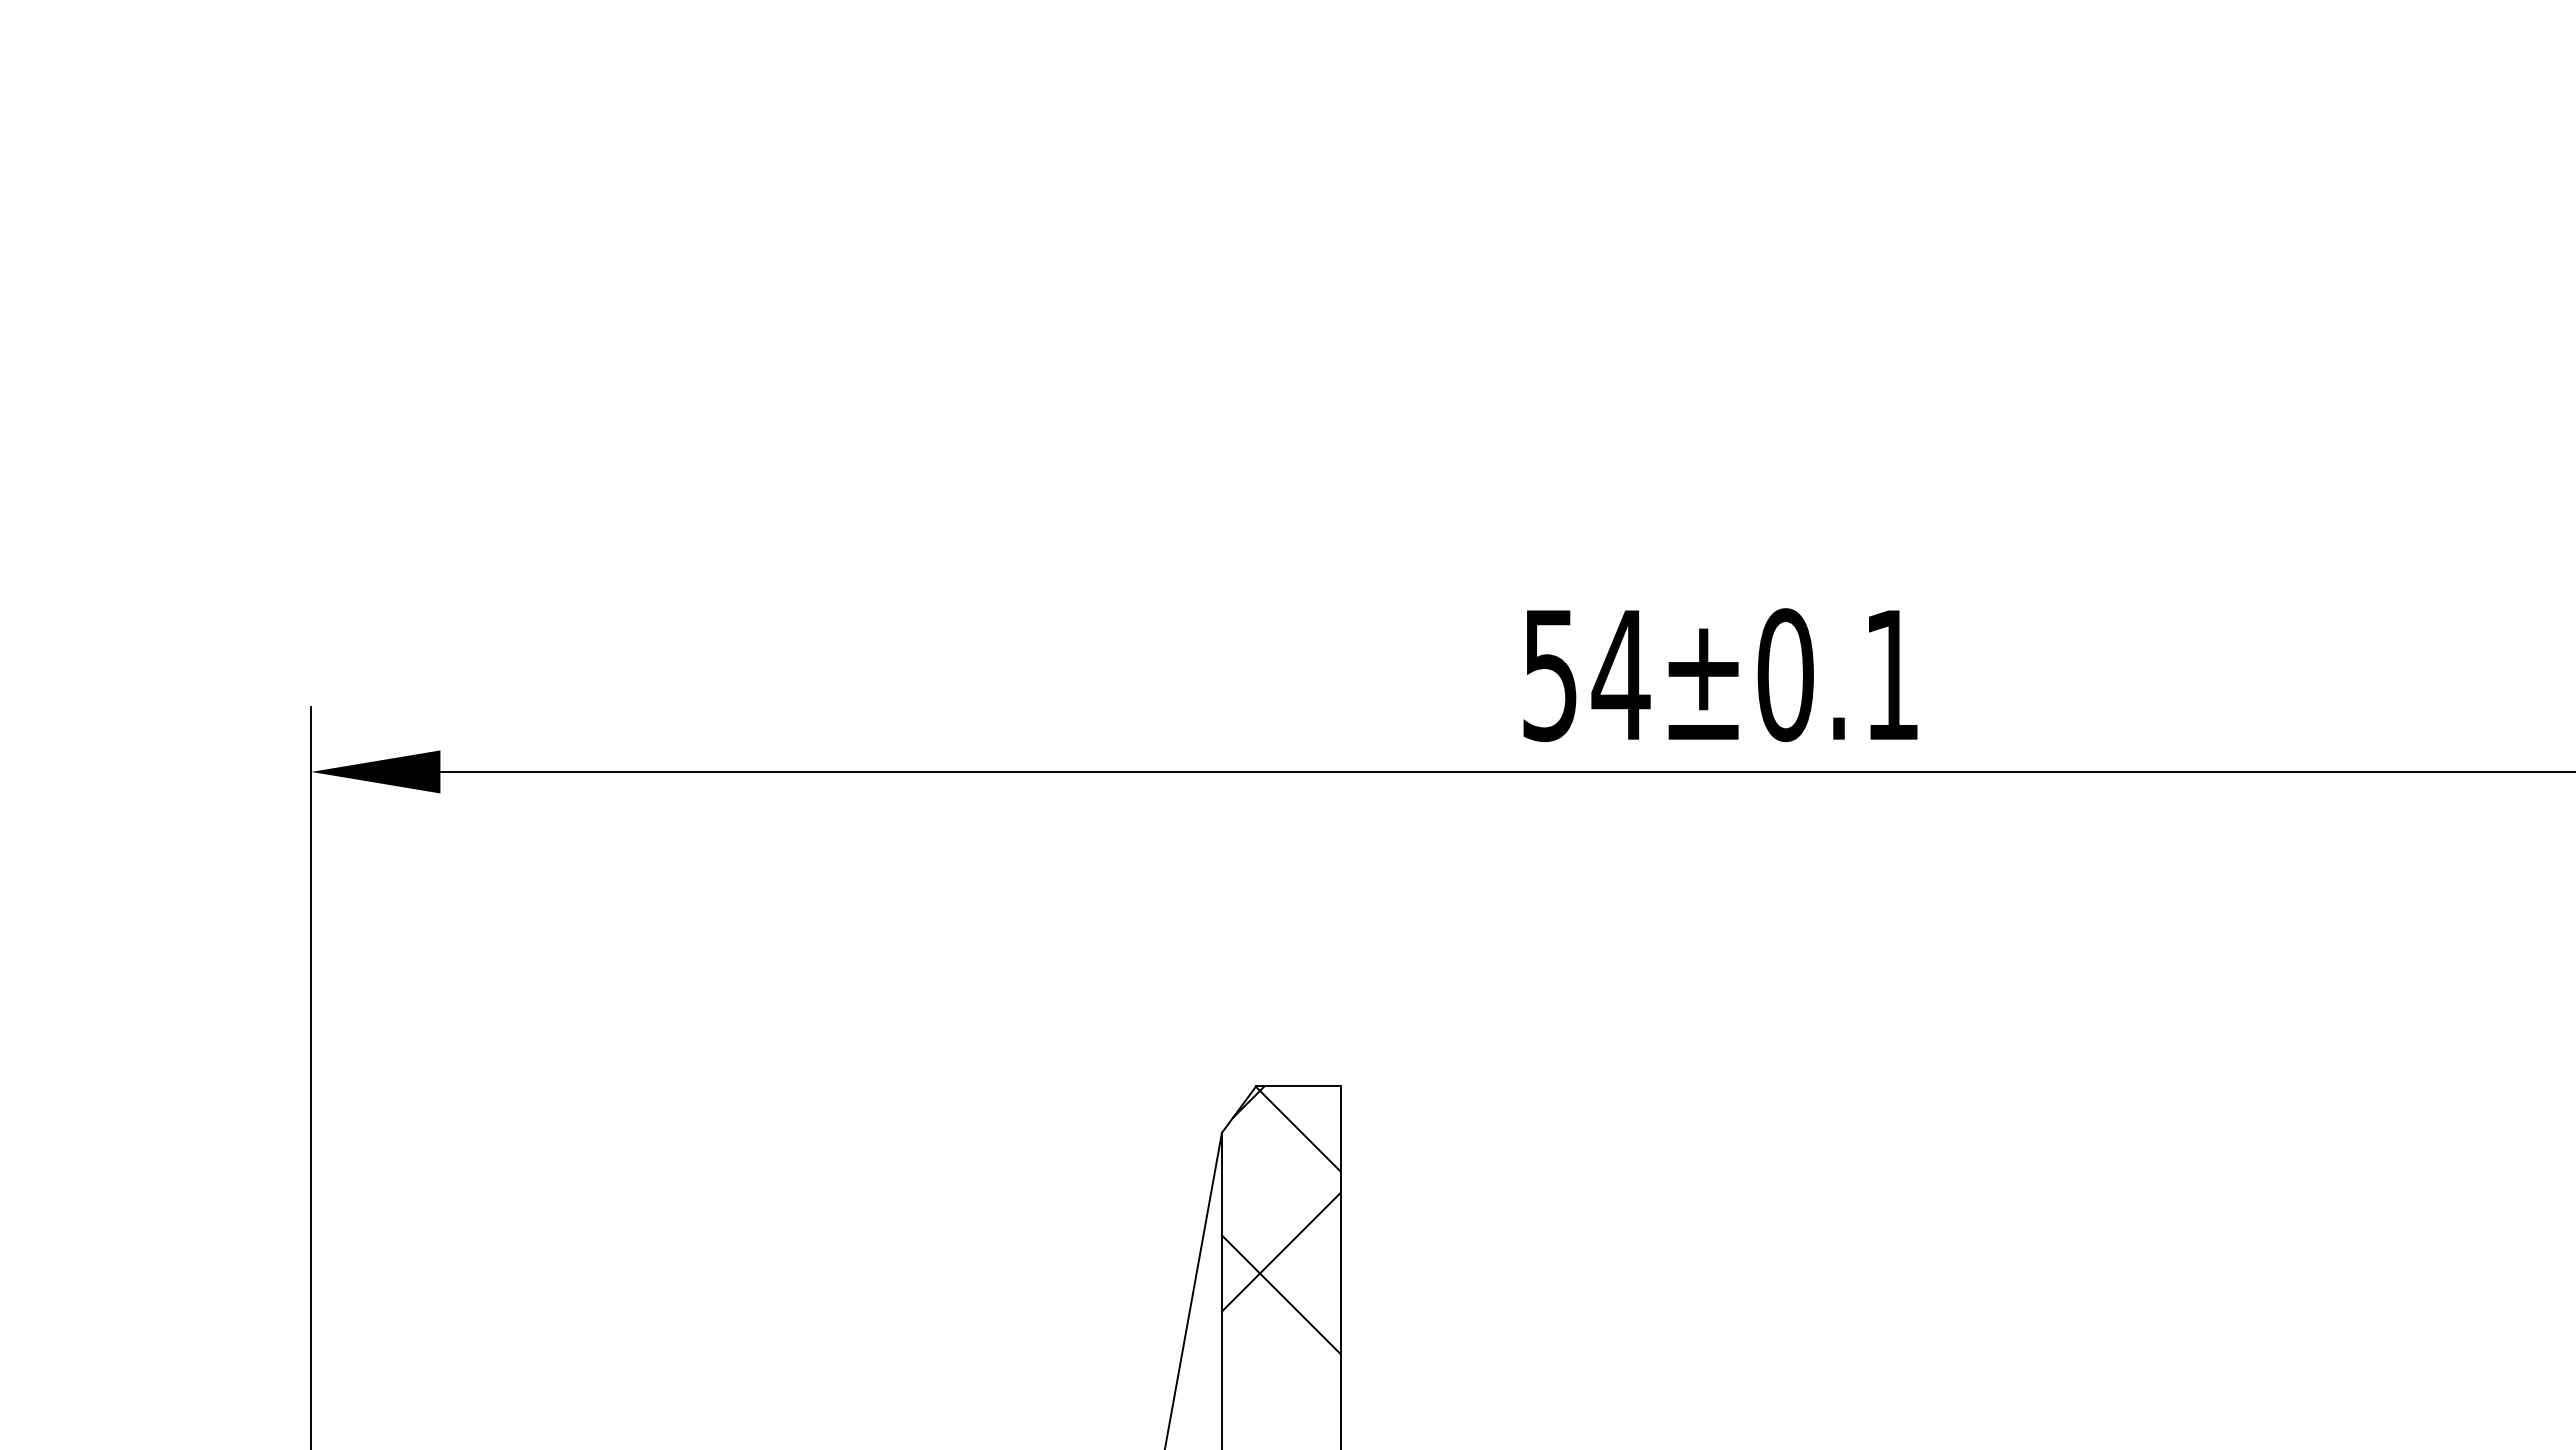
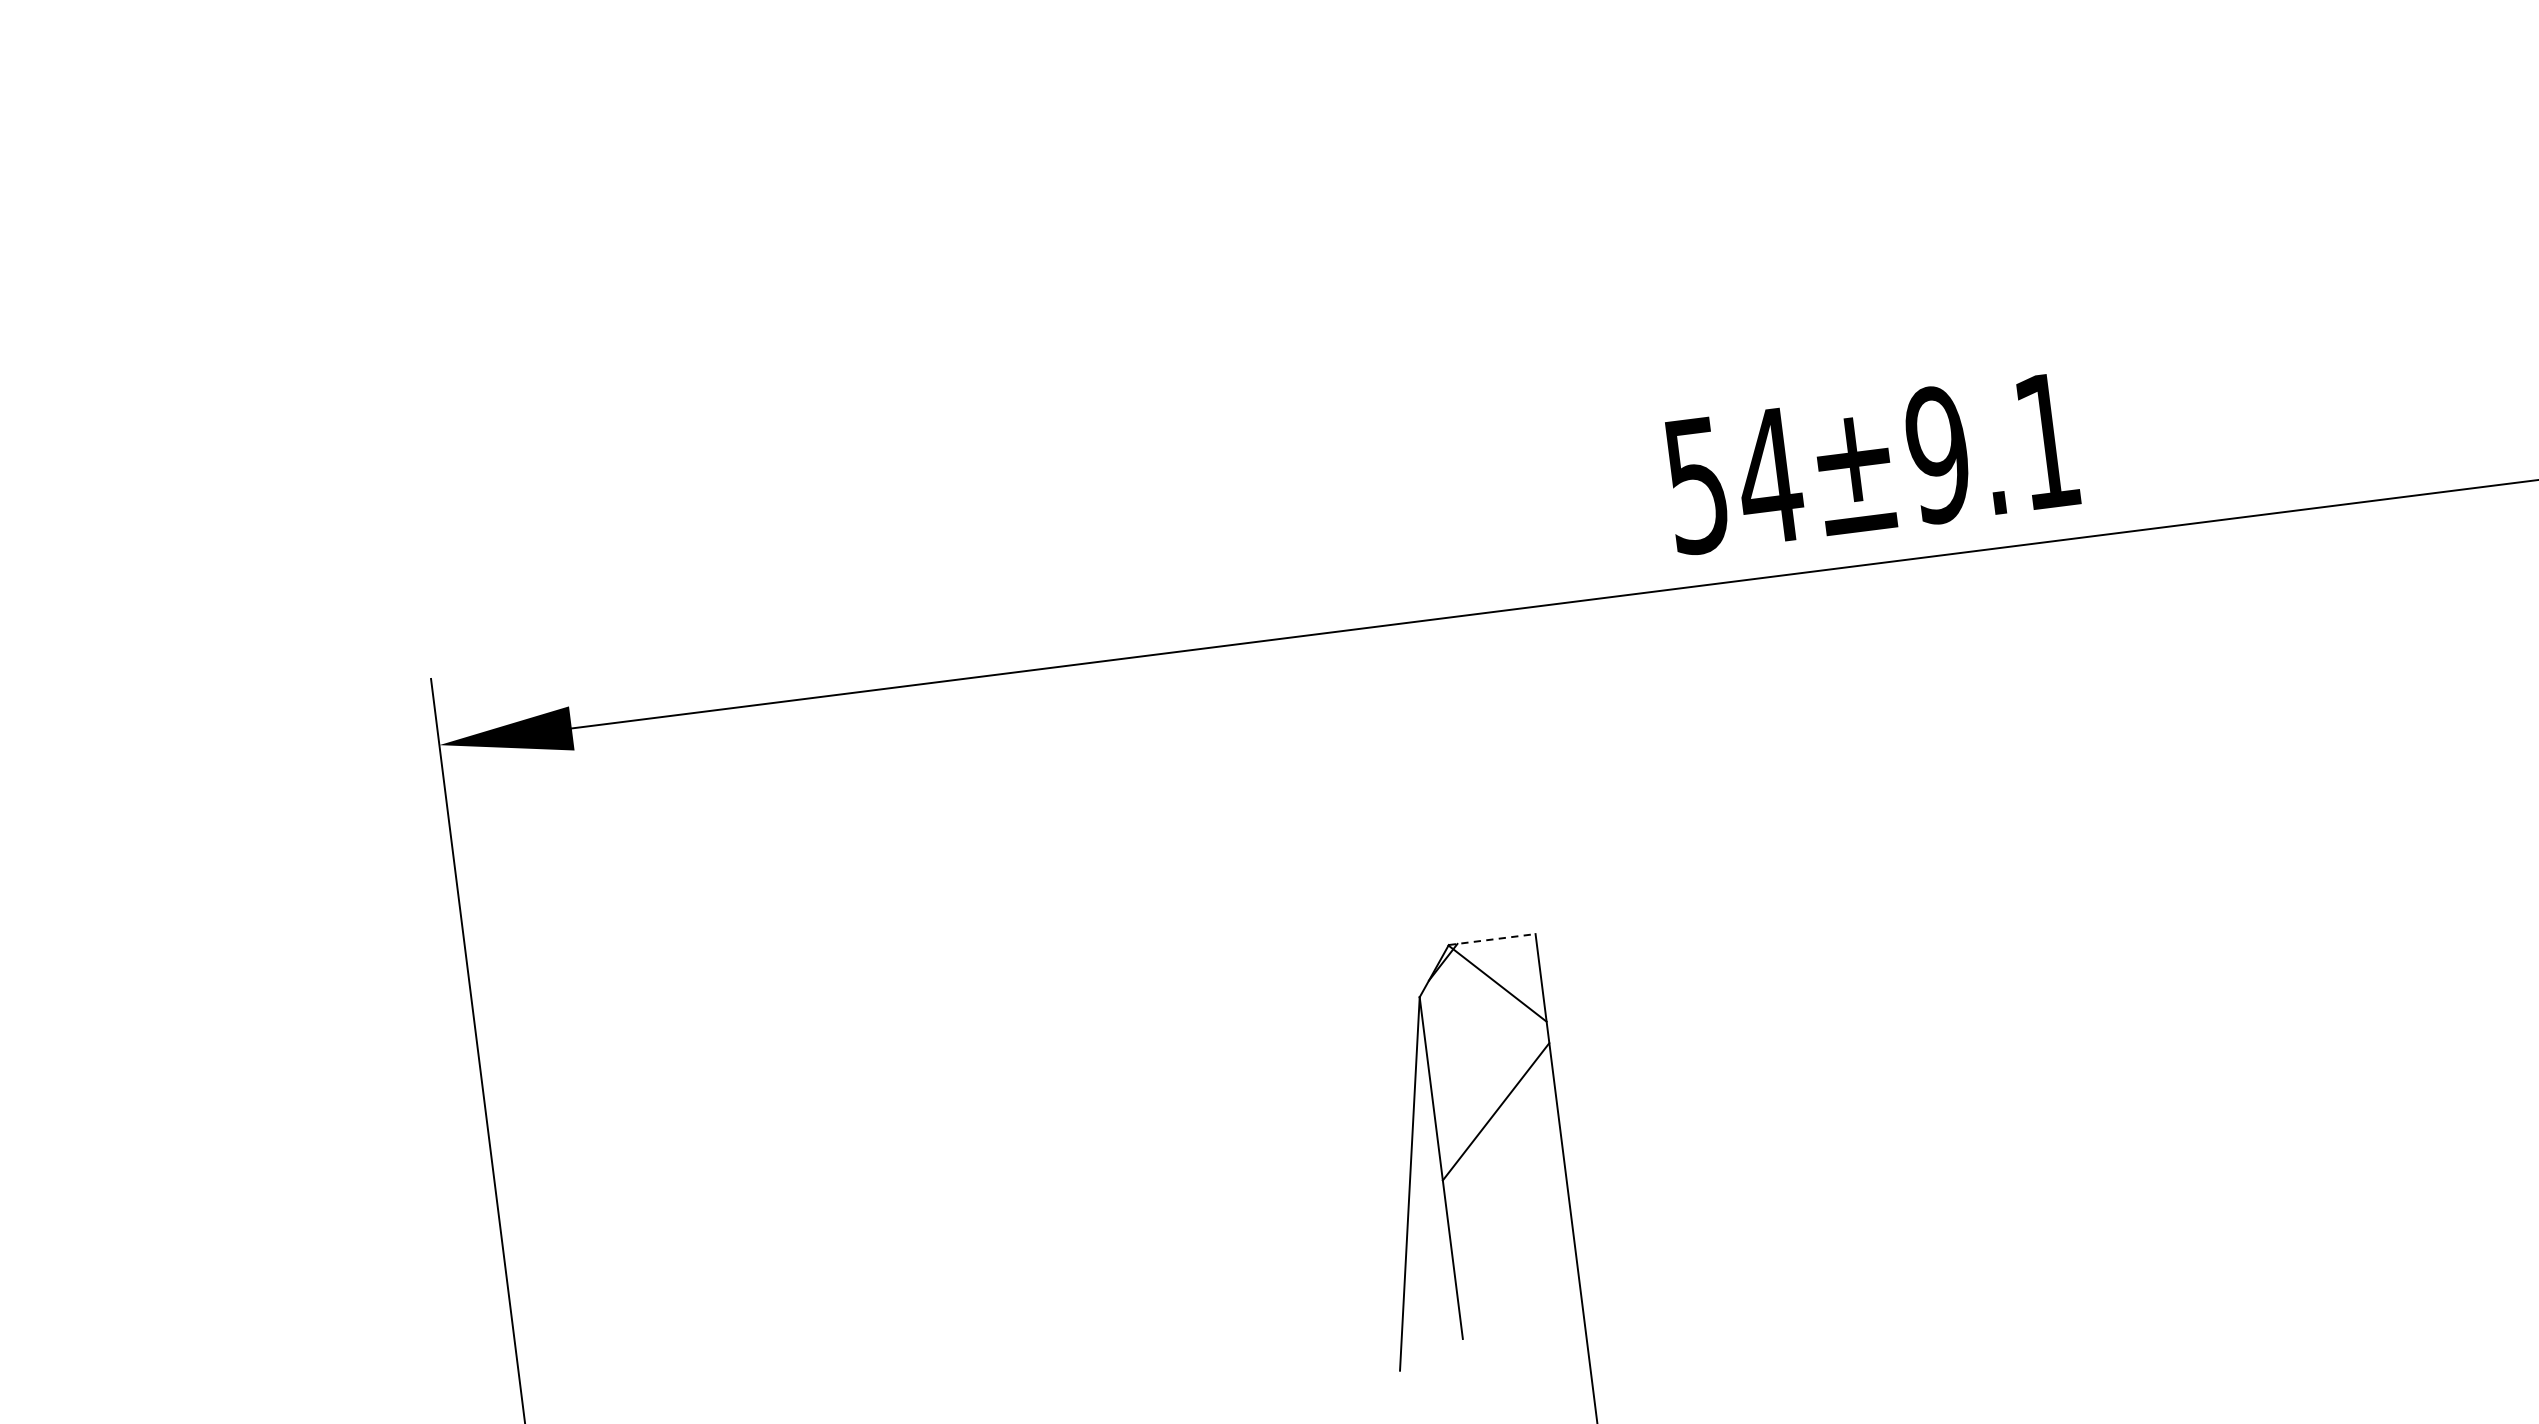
text: (1785, 675) -> (1938, 455), 54±0.1 -> 54±9.1
line: (1299, 1086) -> (1493, 939), solid -> dashed
line: (1280, 1294) -> (1500, 1155), removed

